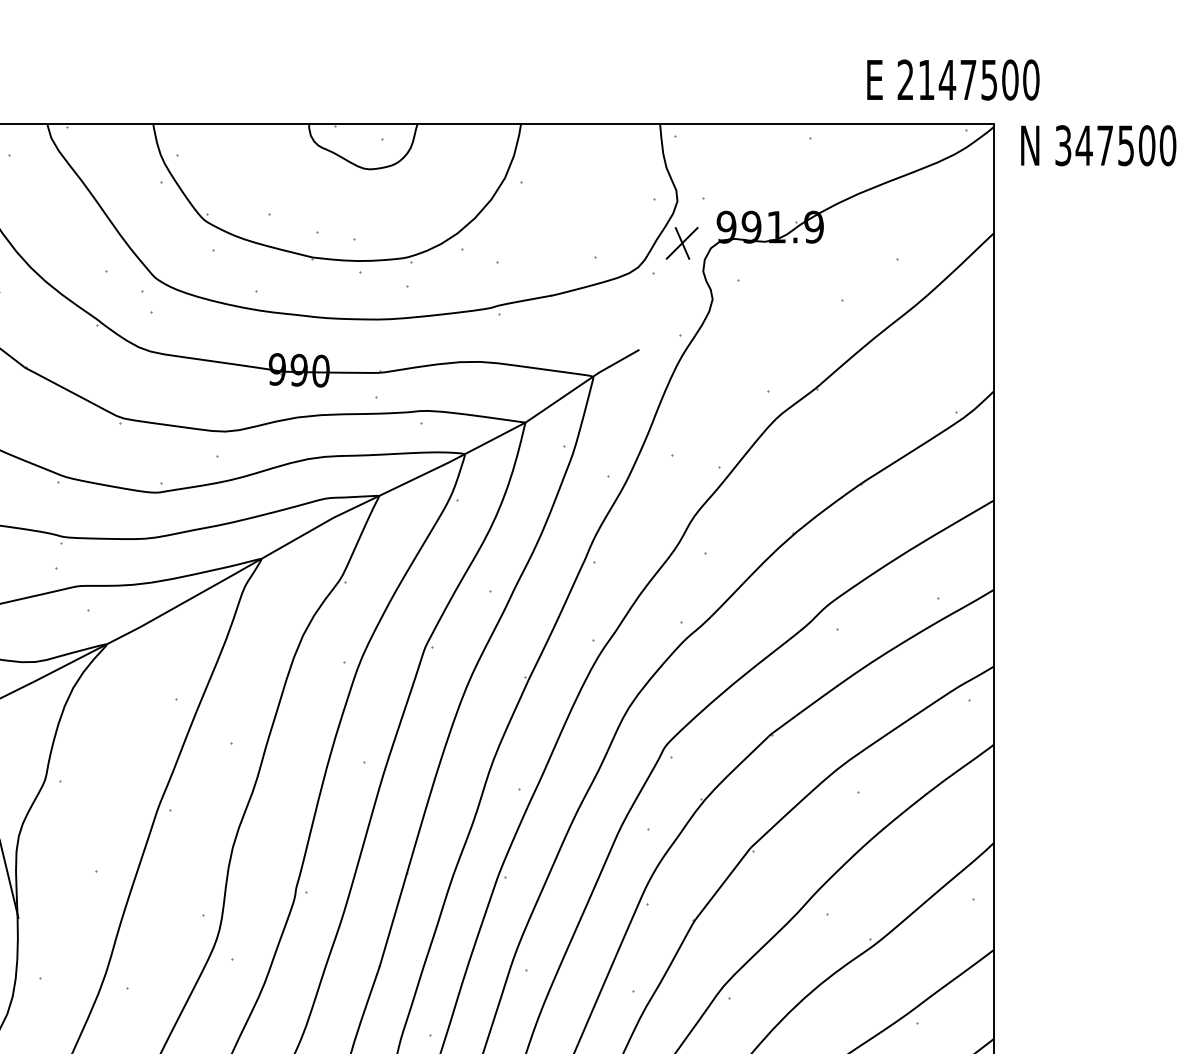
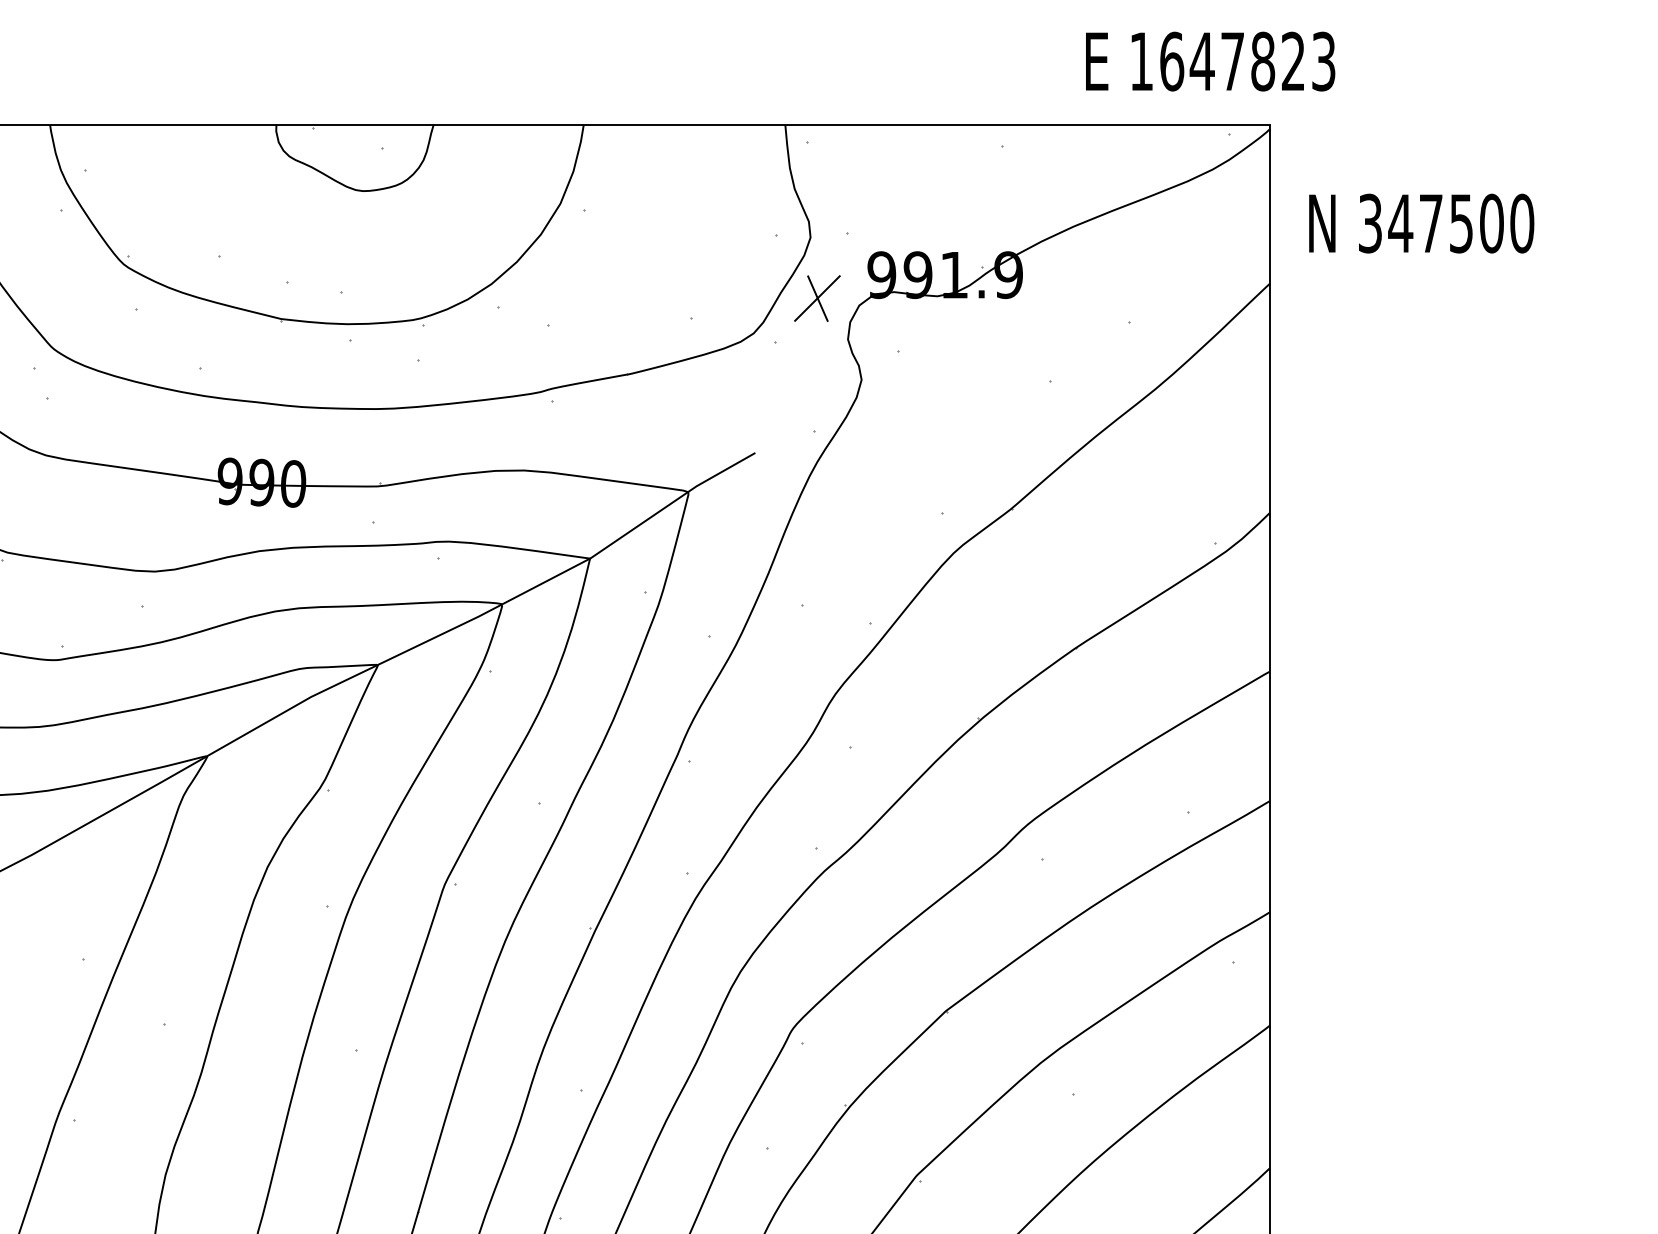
text: (968, 79) -> (1232, 60), 2147500 -> 1647823
text: (1098, 145) -> (1421, 223), moved

